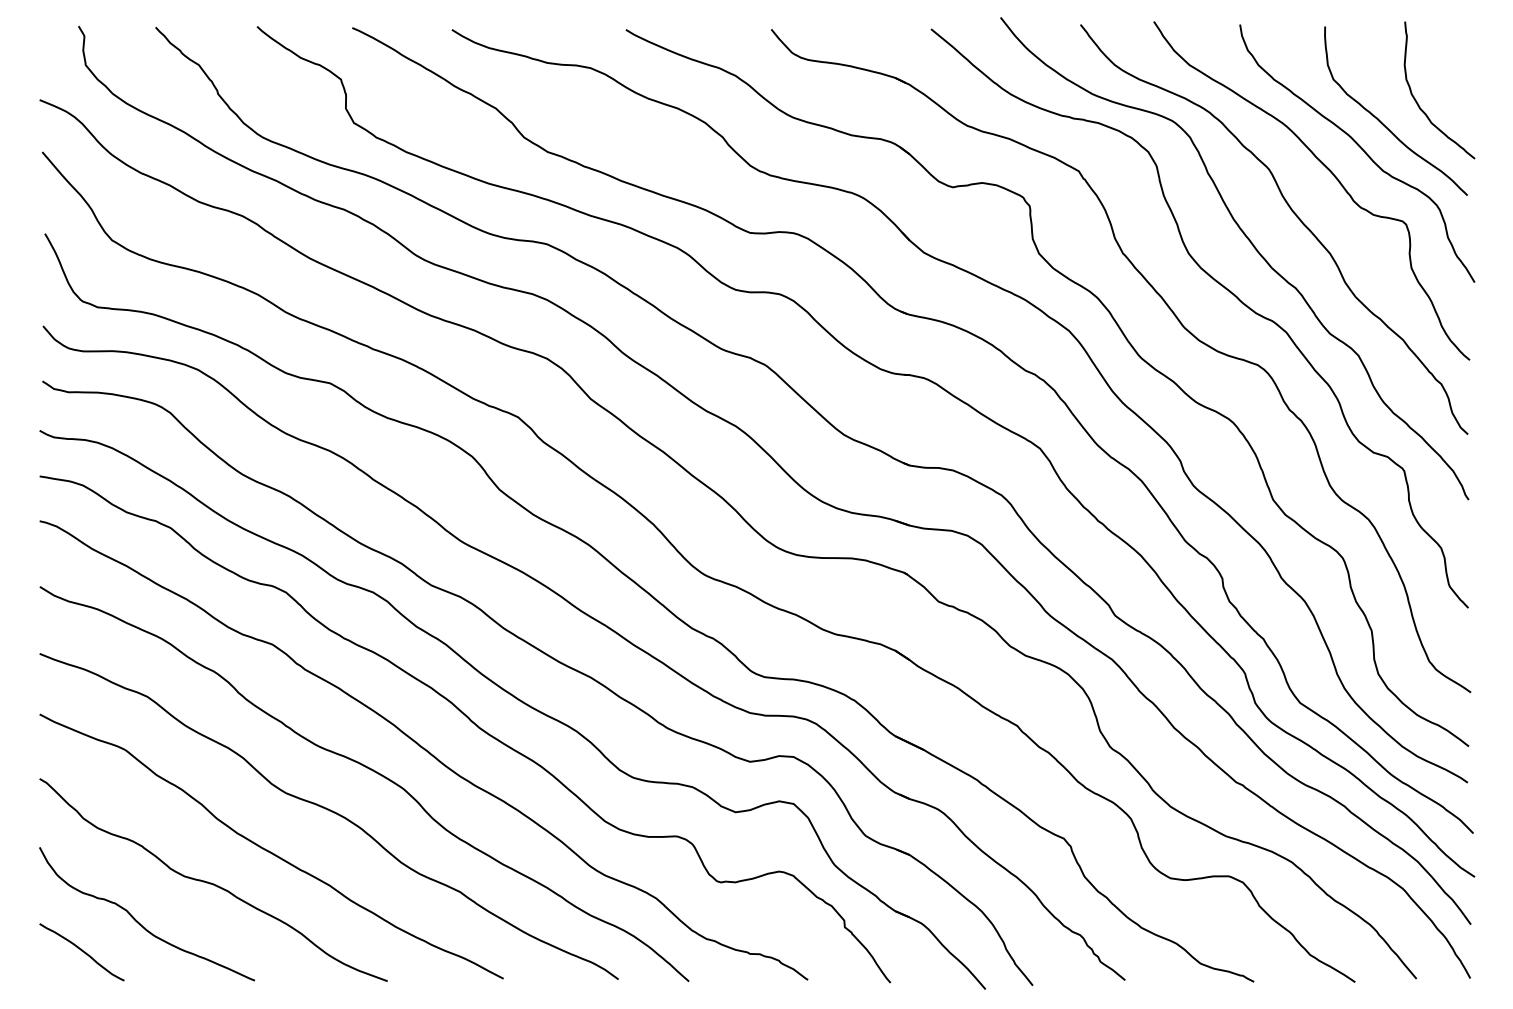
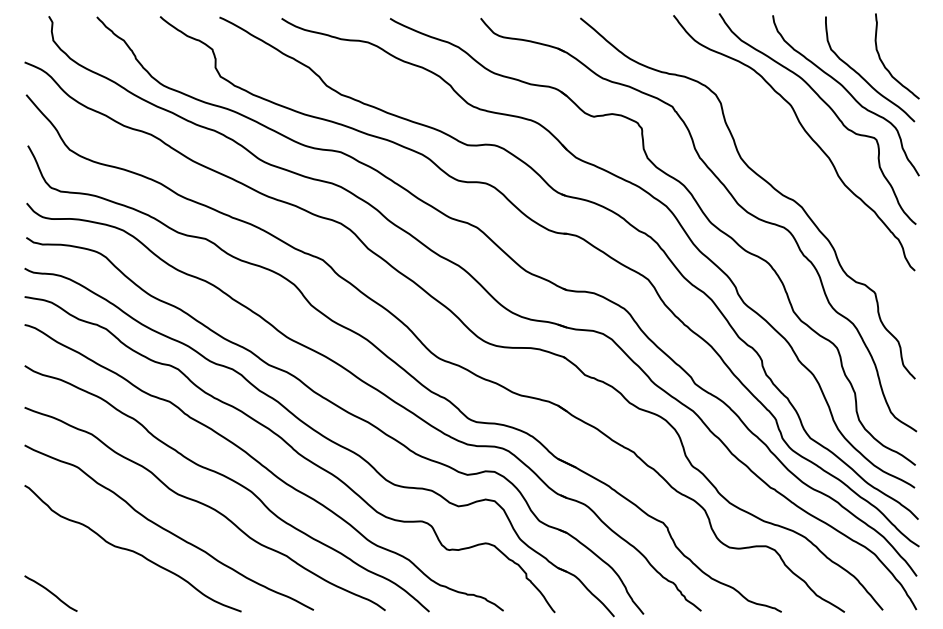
curve: (1250, 244) -> (779, 152), removed
curve: (138, 921) -> (86, 574), removed

